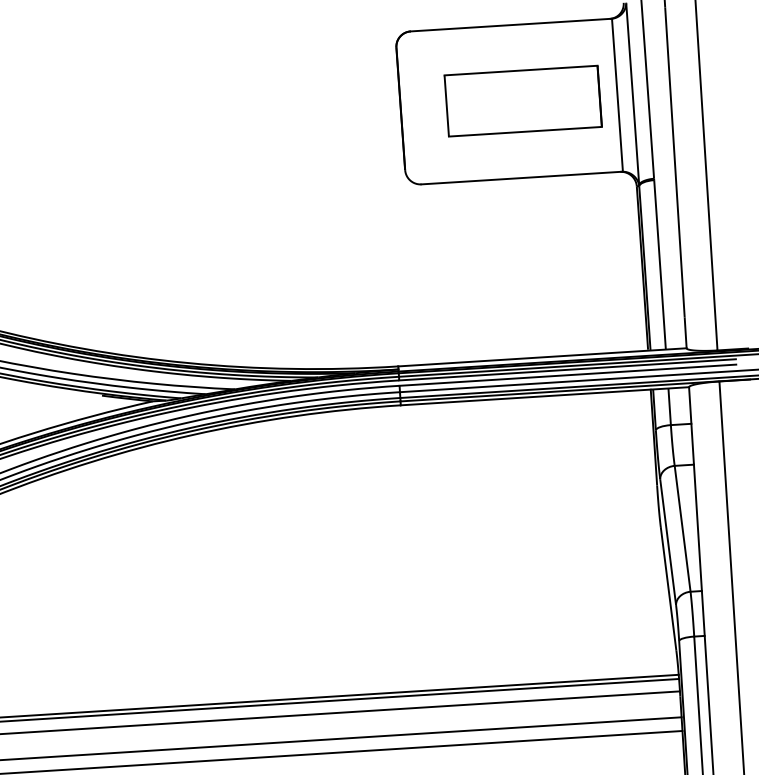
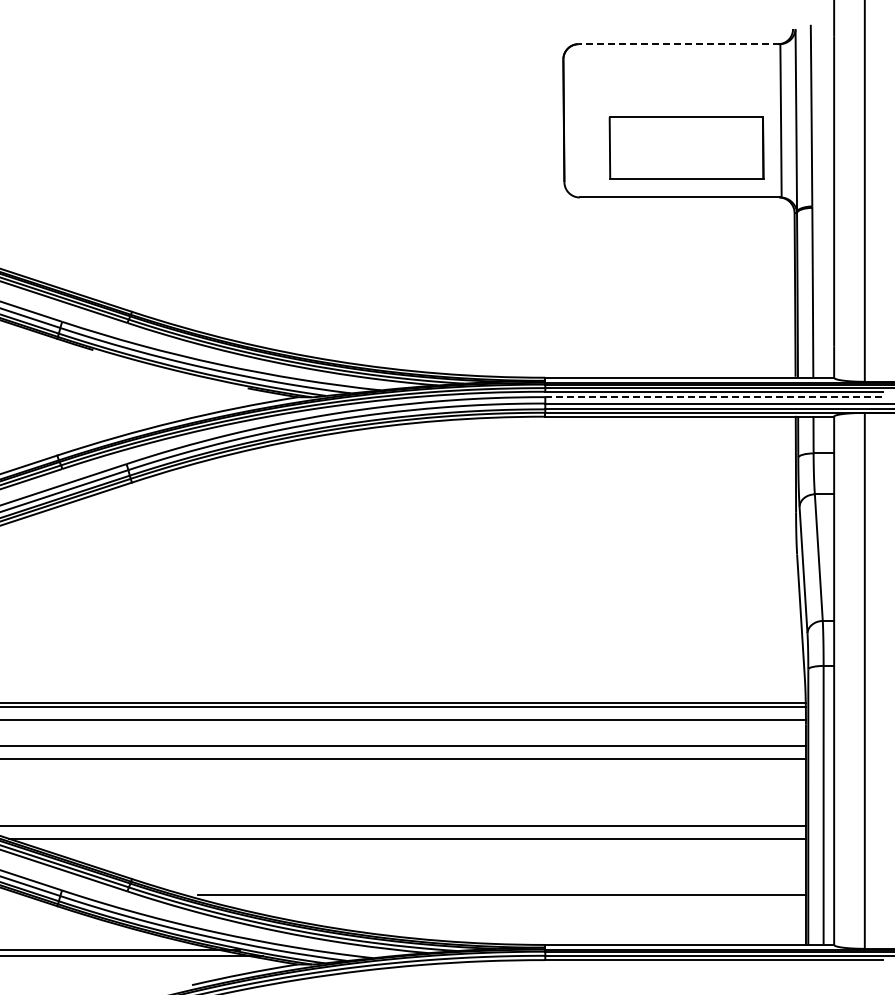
line: (511, 25) -> (679, 44), solid -> dashed
part: (523, 100) -> (686, 147), moved
line: (567, 375) -> (713, 397), solid -> dashed

